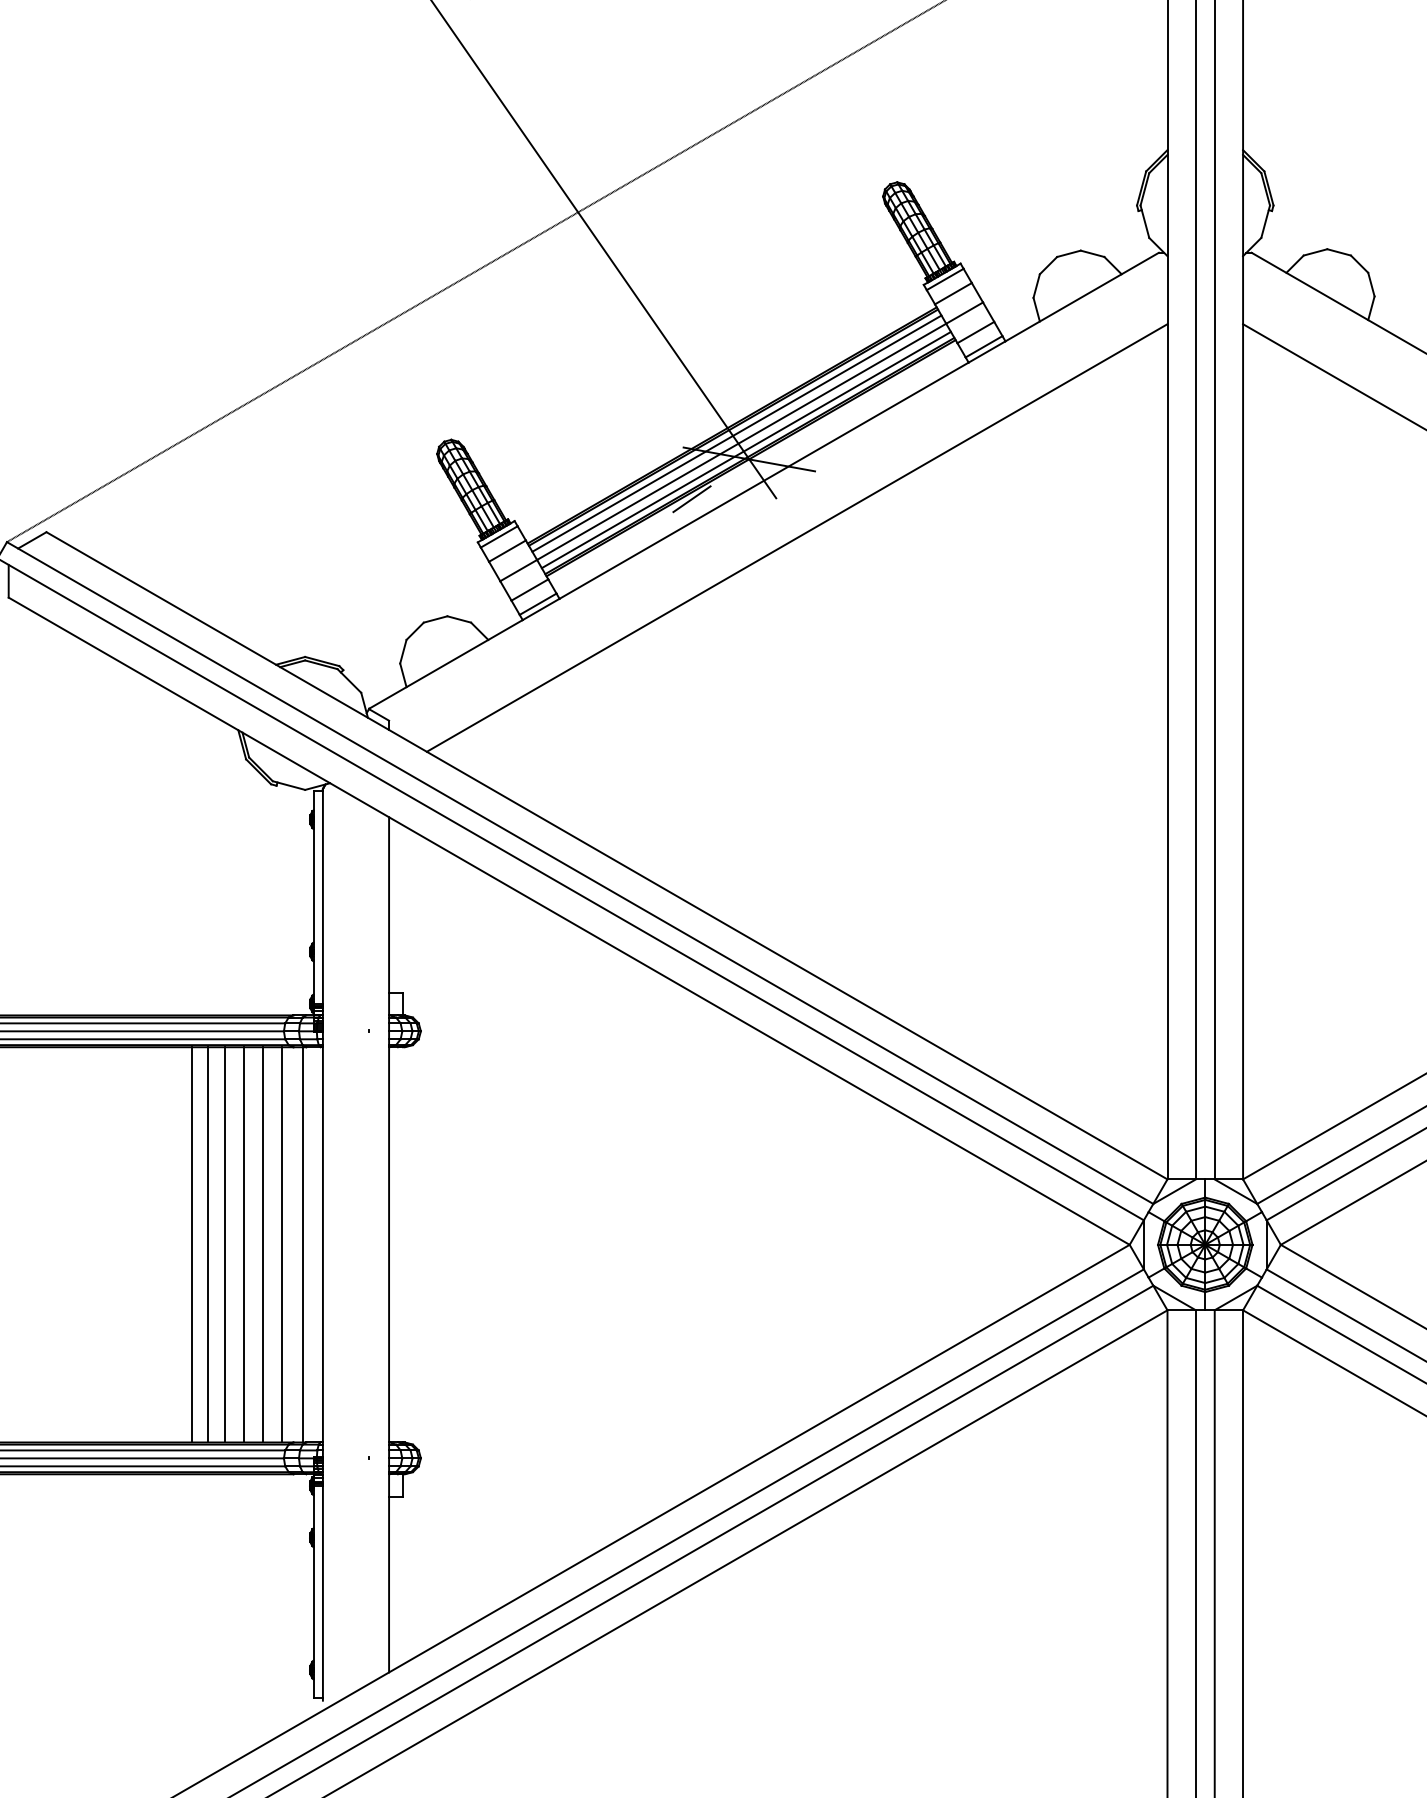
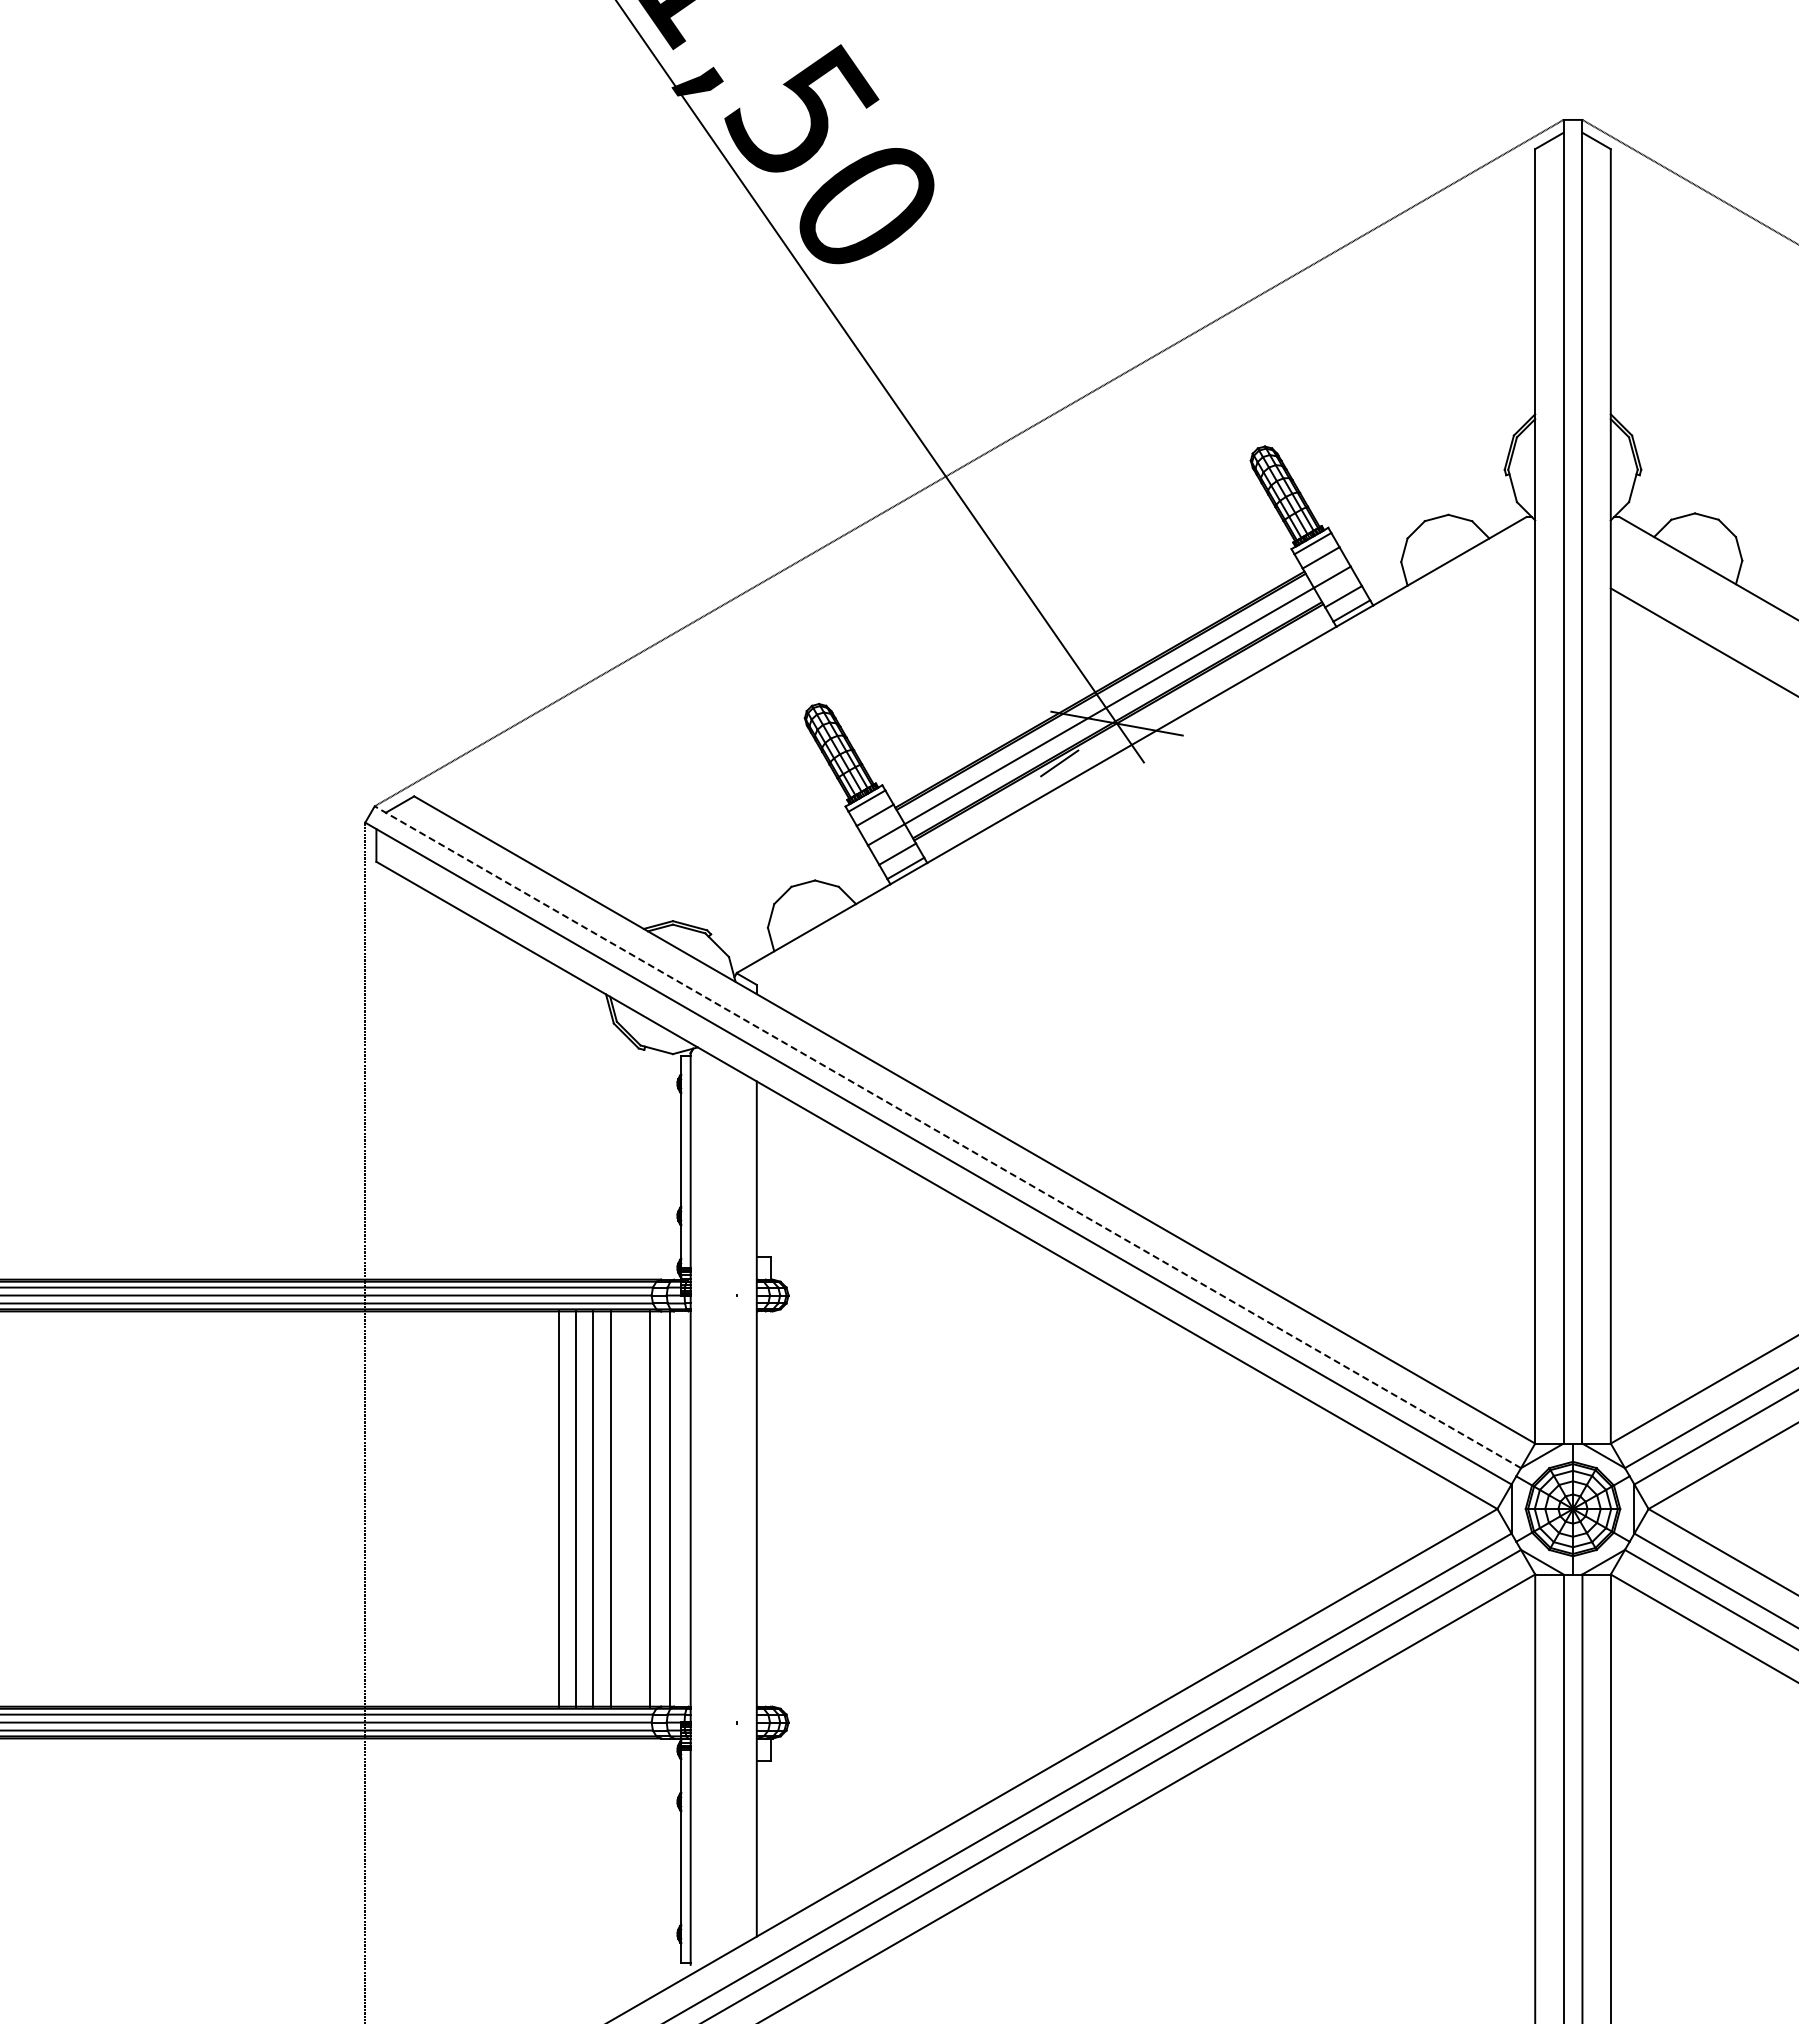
line: (736, 433) -> (1104, 697), removed
line: (745, 450) -> (1113, 714), removed
line: (796, 537) -> (1164, 801), removed
line: (579, 873) -> (947, 1137), solid -> dashed
line: (262, 1244) -> (630, 1508), removed

